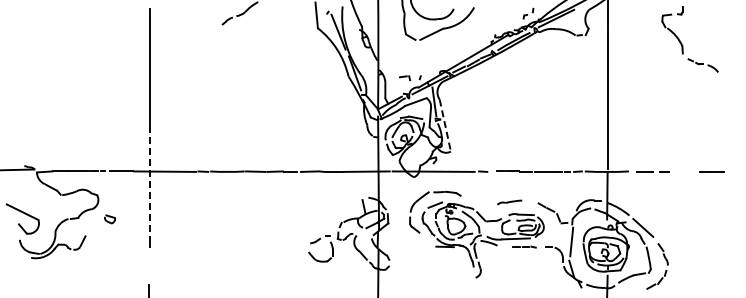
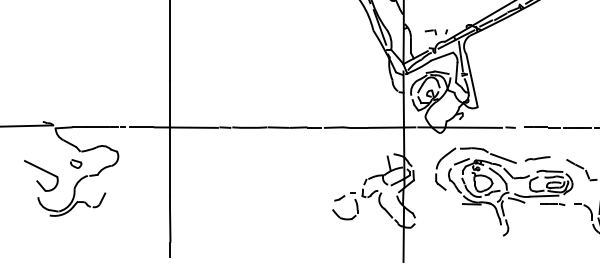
line: (445, 125) -> (472, 80), dashed -> solid
line: (149, 182) -> (170, 138), dashed -> solid
line: (475, 201) -> (502, 158), added
part: (110, 219) -> (76, 164), moved
line: (149, 265) -> (170, 223), added

